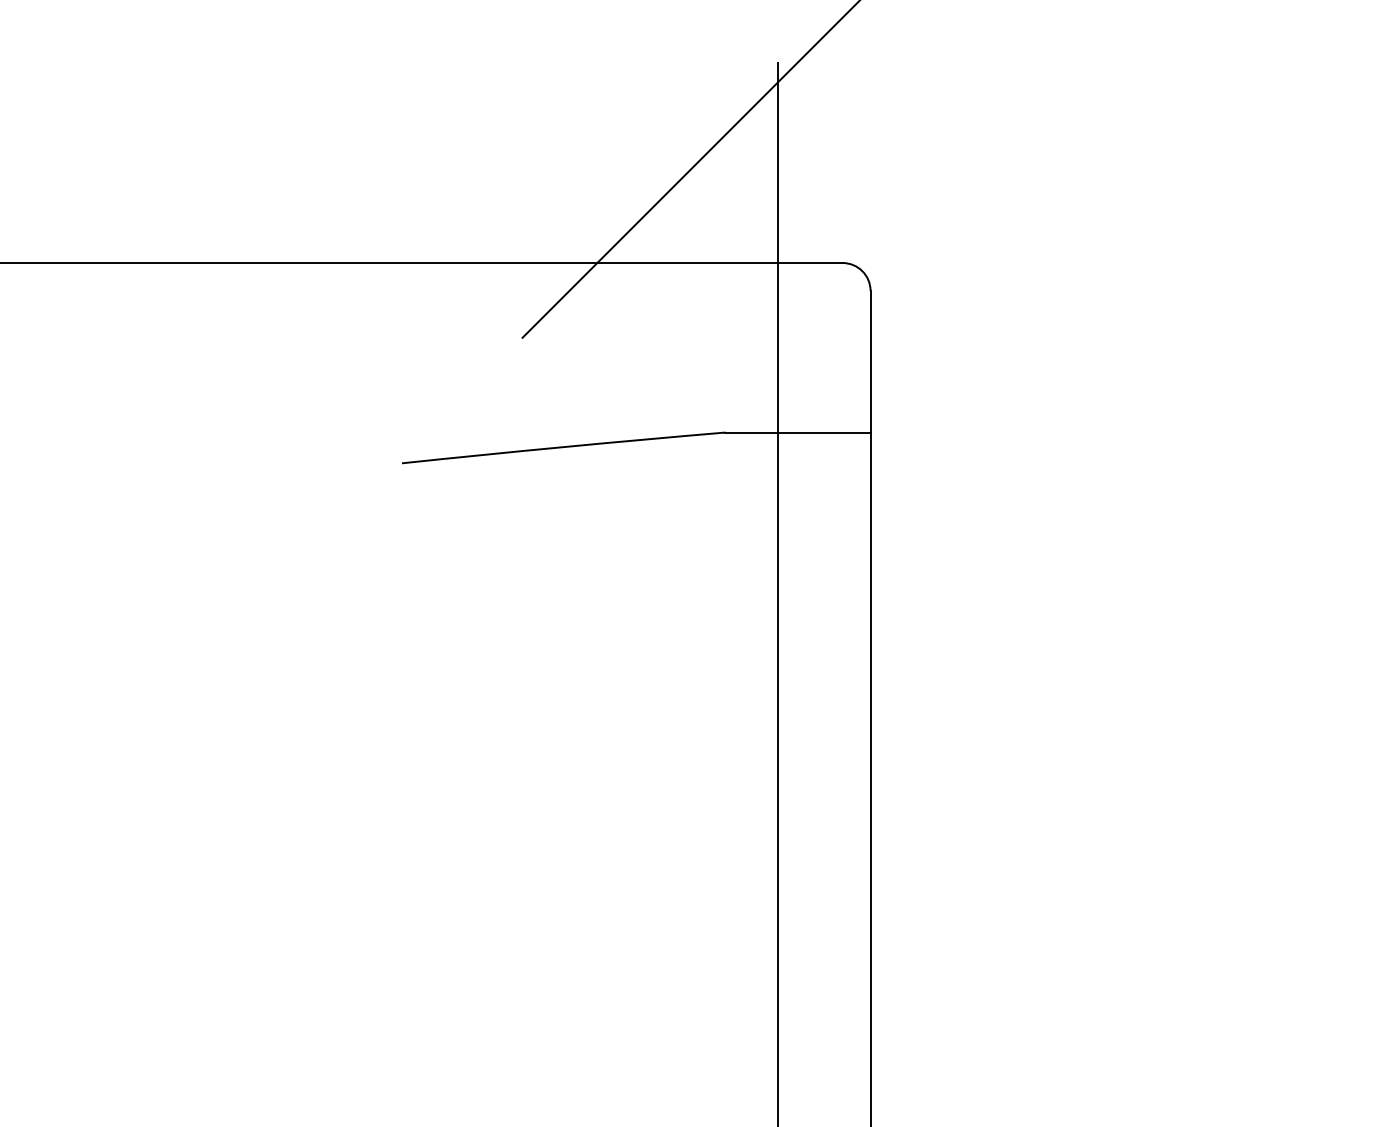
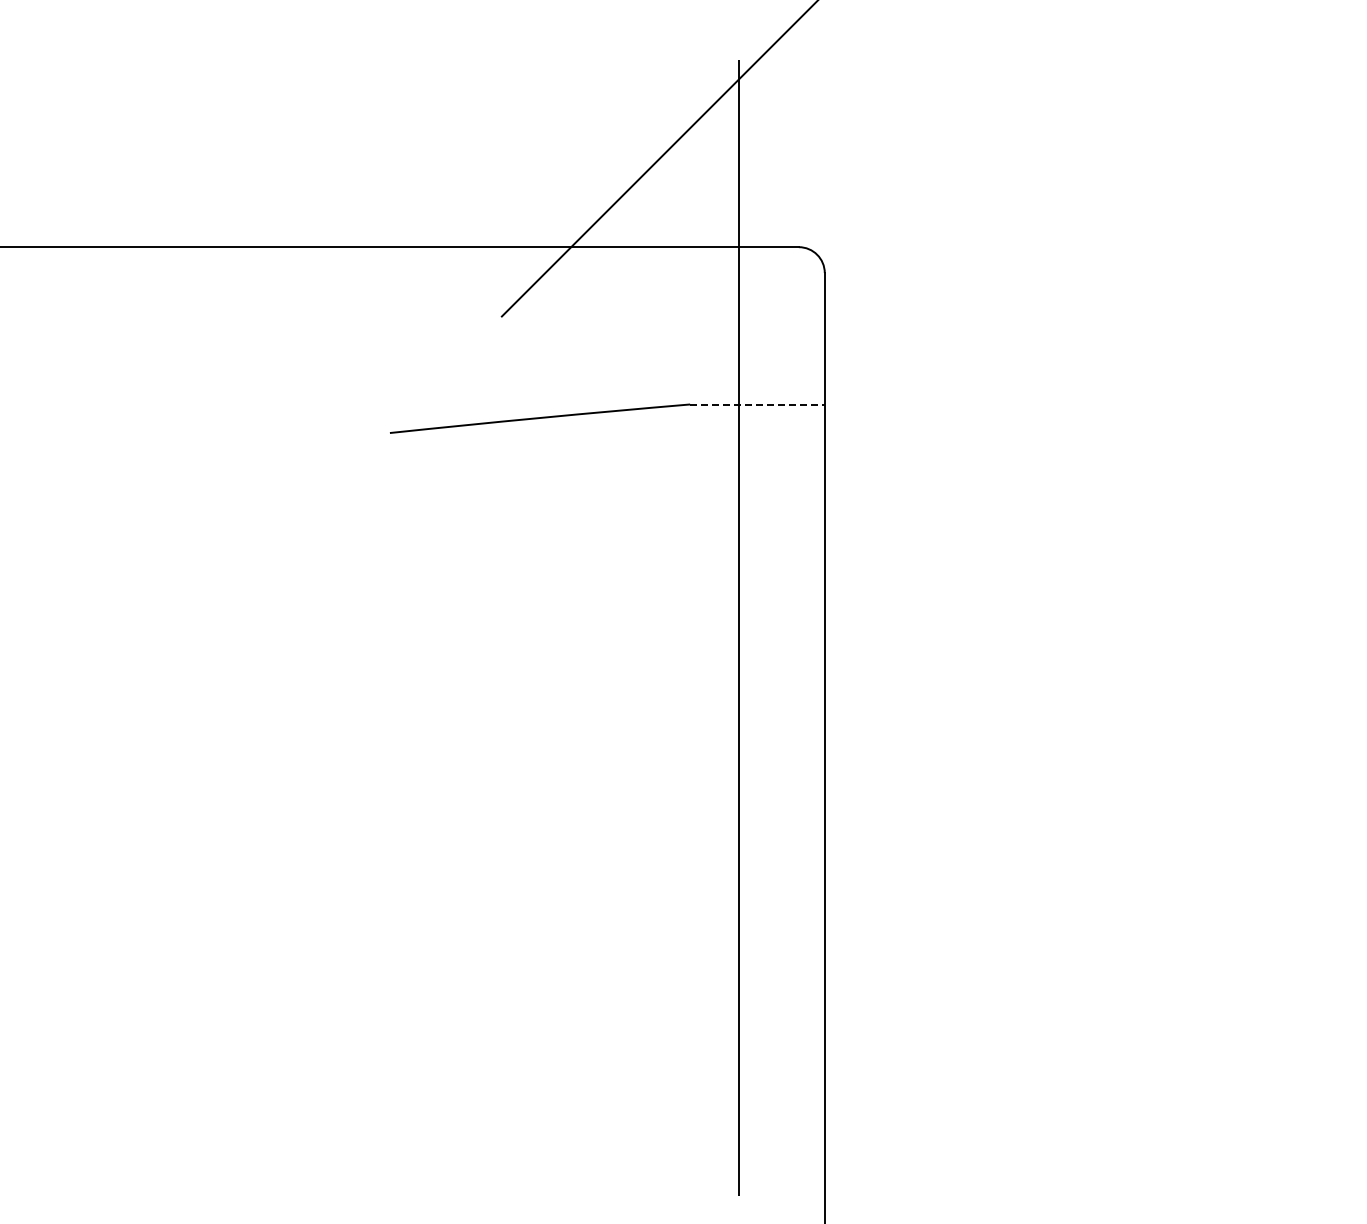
line: (798, 432) -> (757, 404), solid -> dashed

